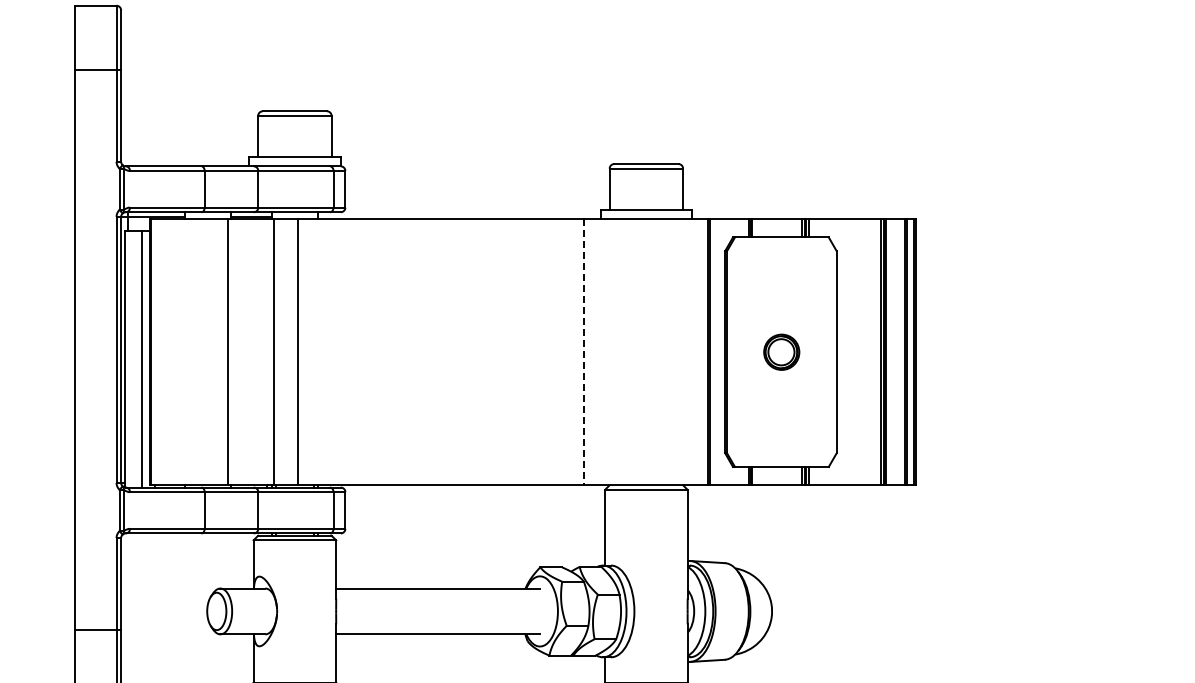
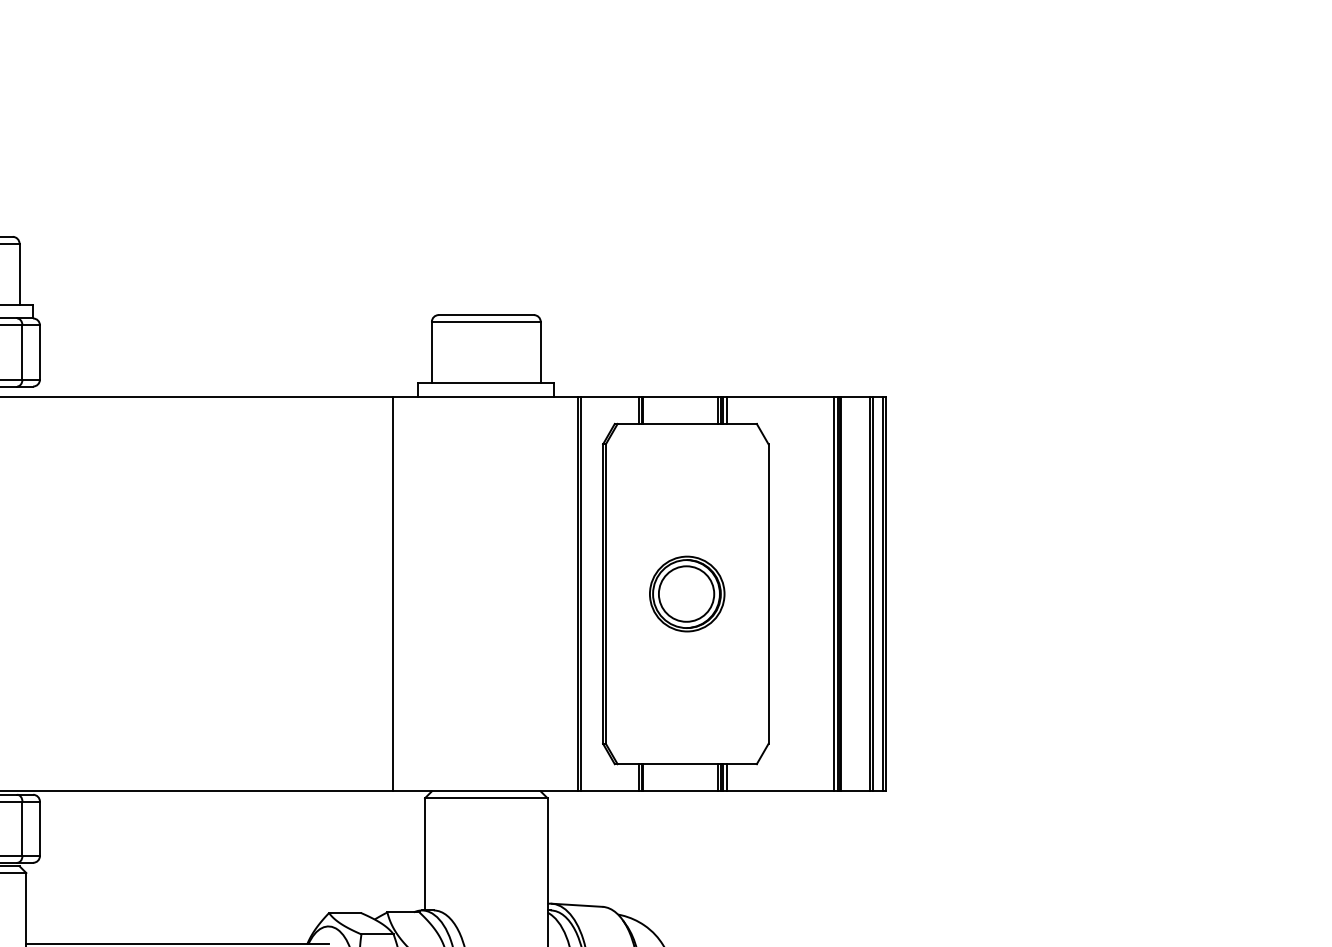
line: (583, 352) -> (393, 594), dashed -> solid
part: (781, 352) -> (686, 594), size x1.43

